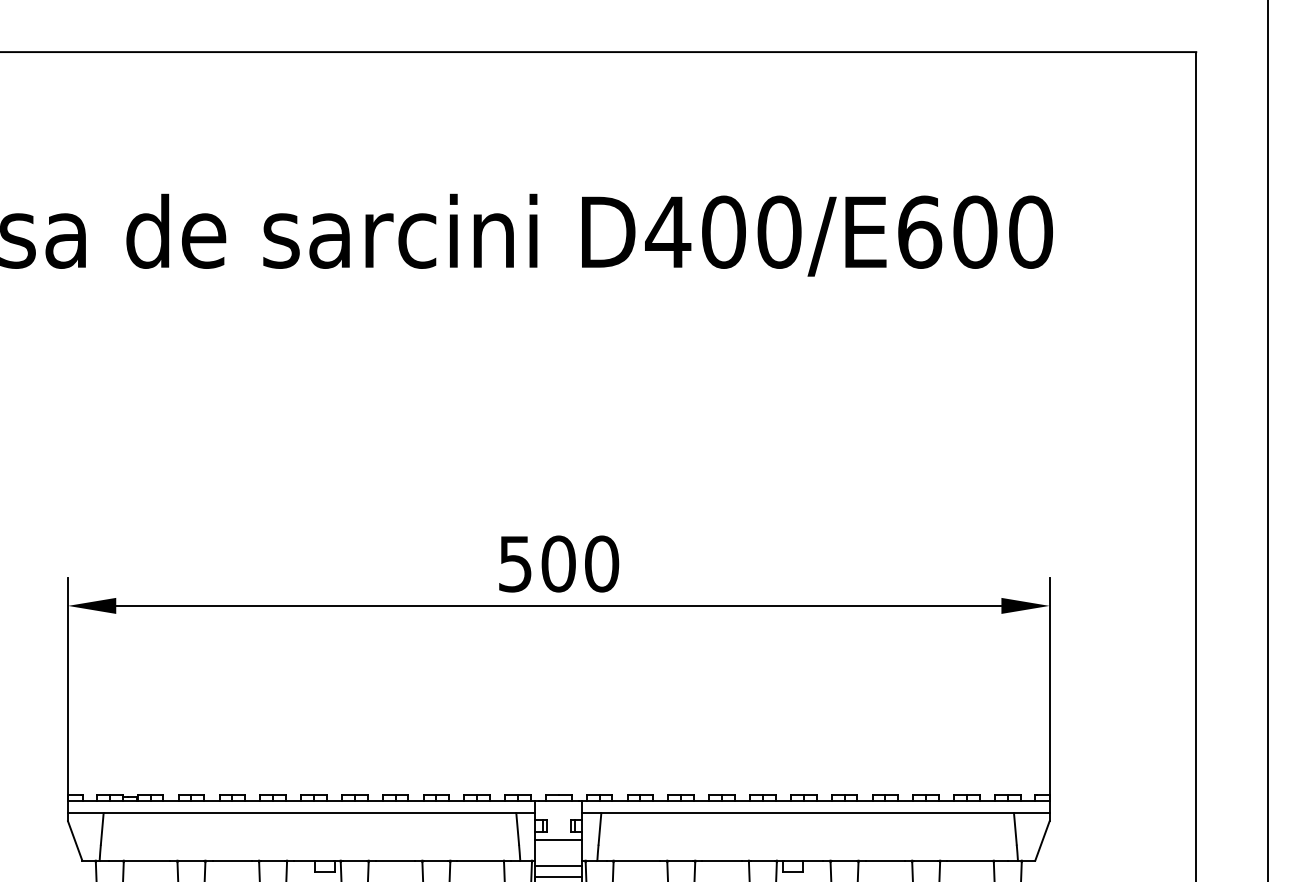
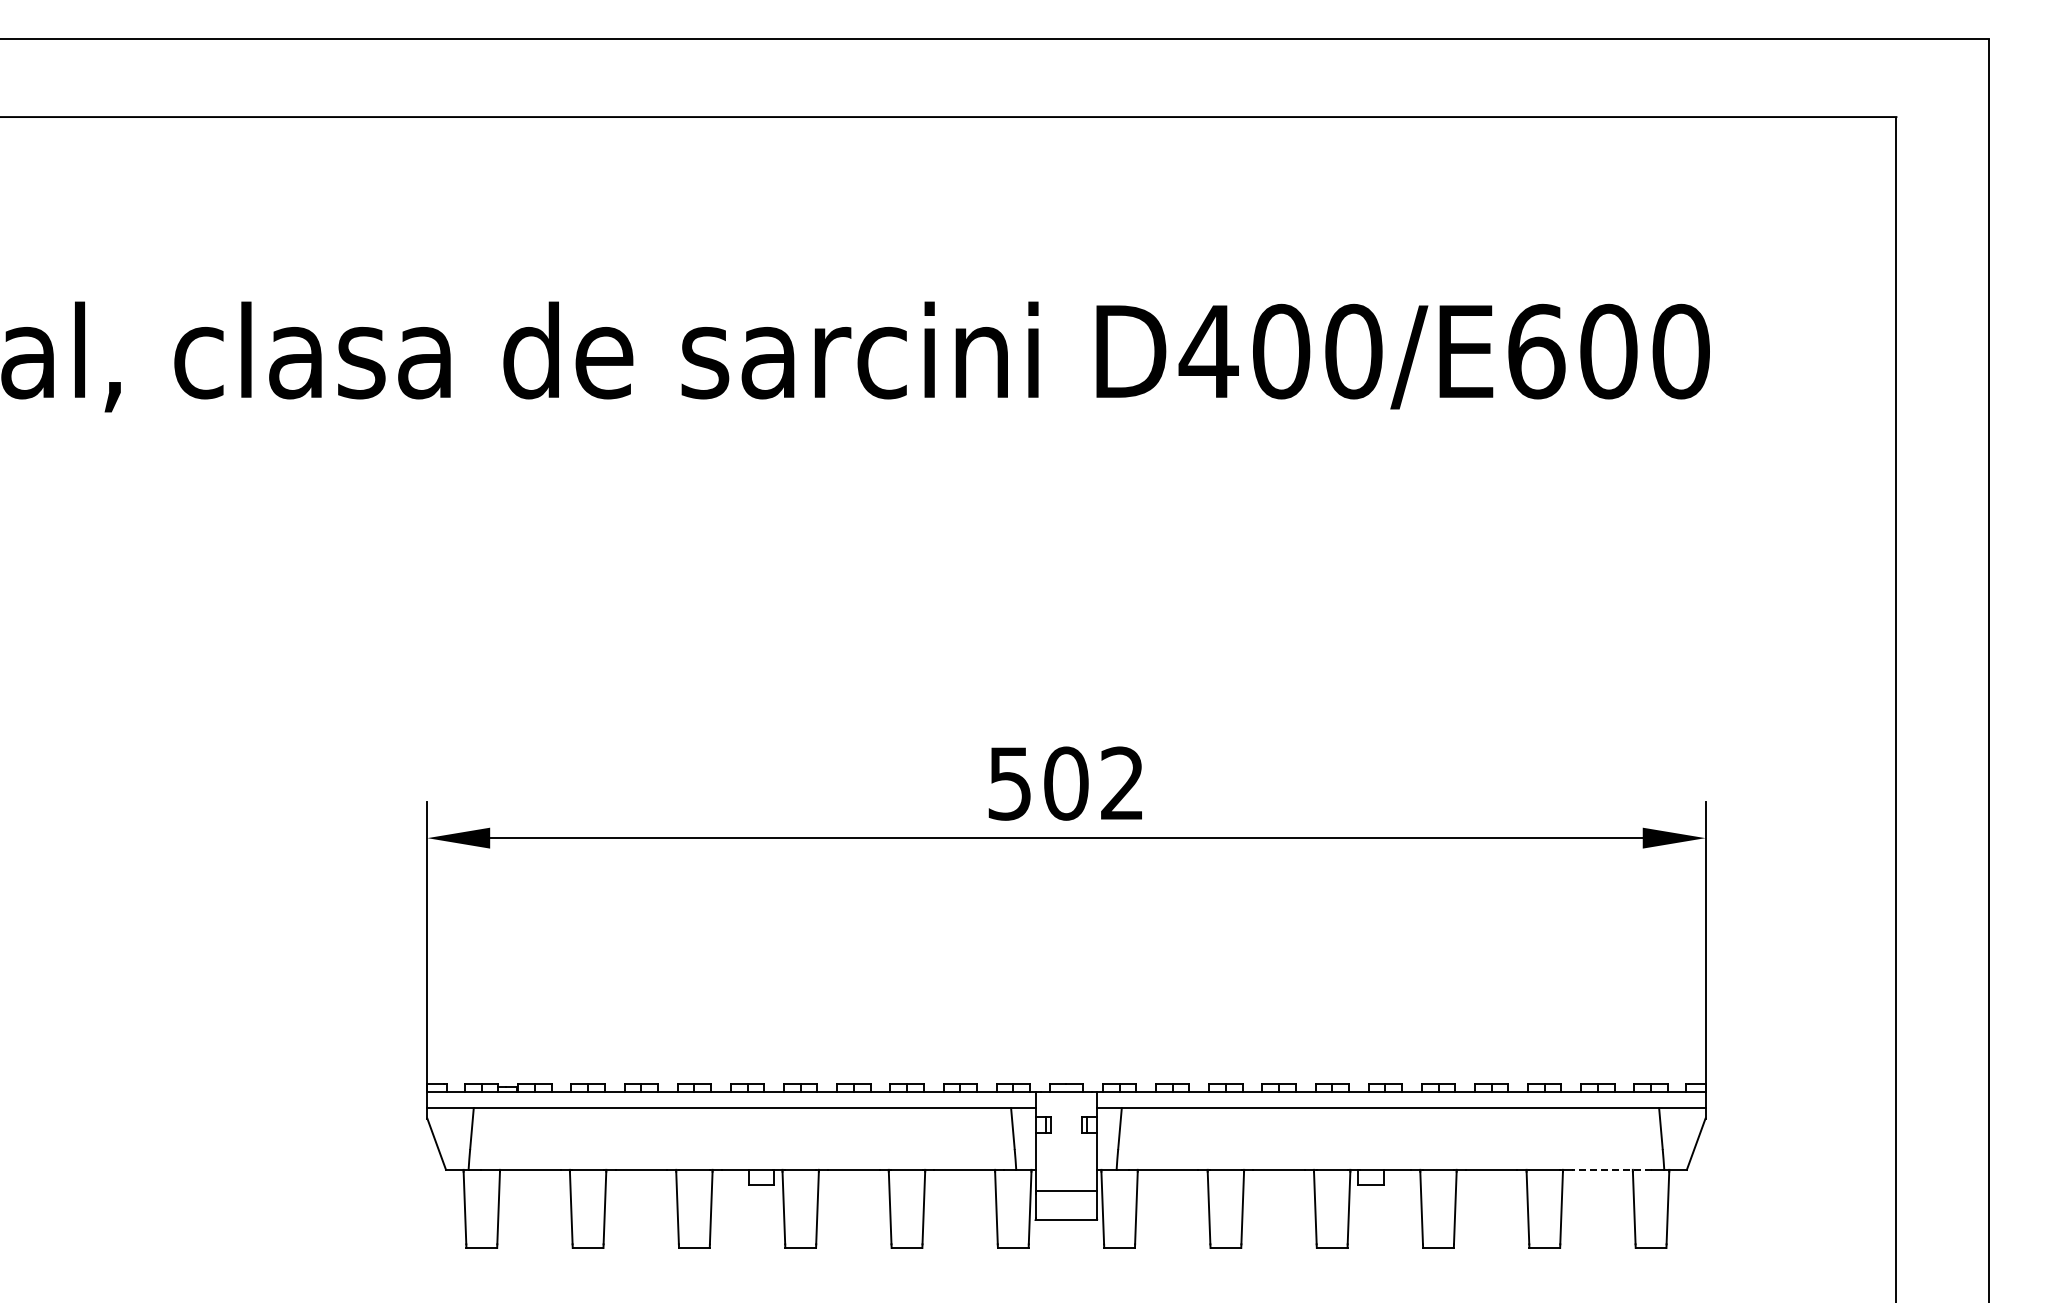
text: (601, 563) -> (1122, 783), 500 -> 502
line: (558, 839) -> (1066, 1142), removed
line: (977, 860) -> (1611, 1169), solid -> dashed
line: (558, 866) -> (1066, 1177), removed

